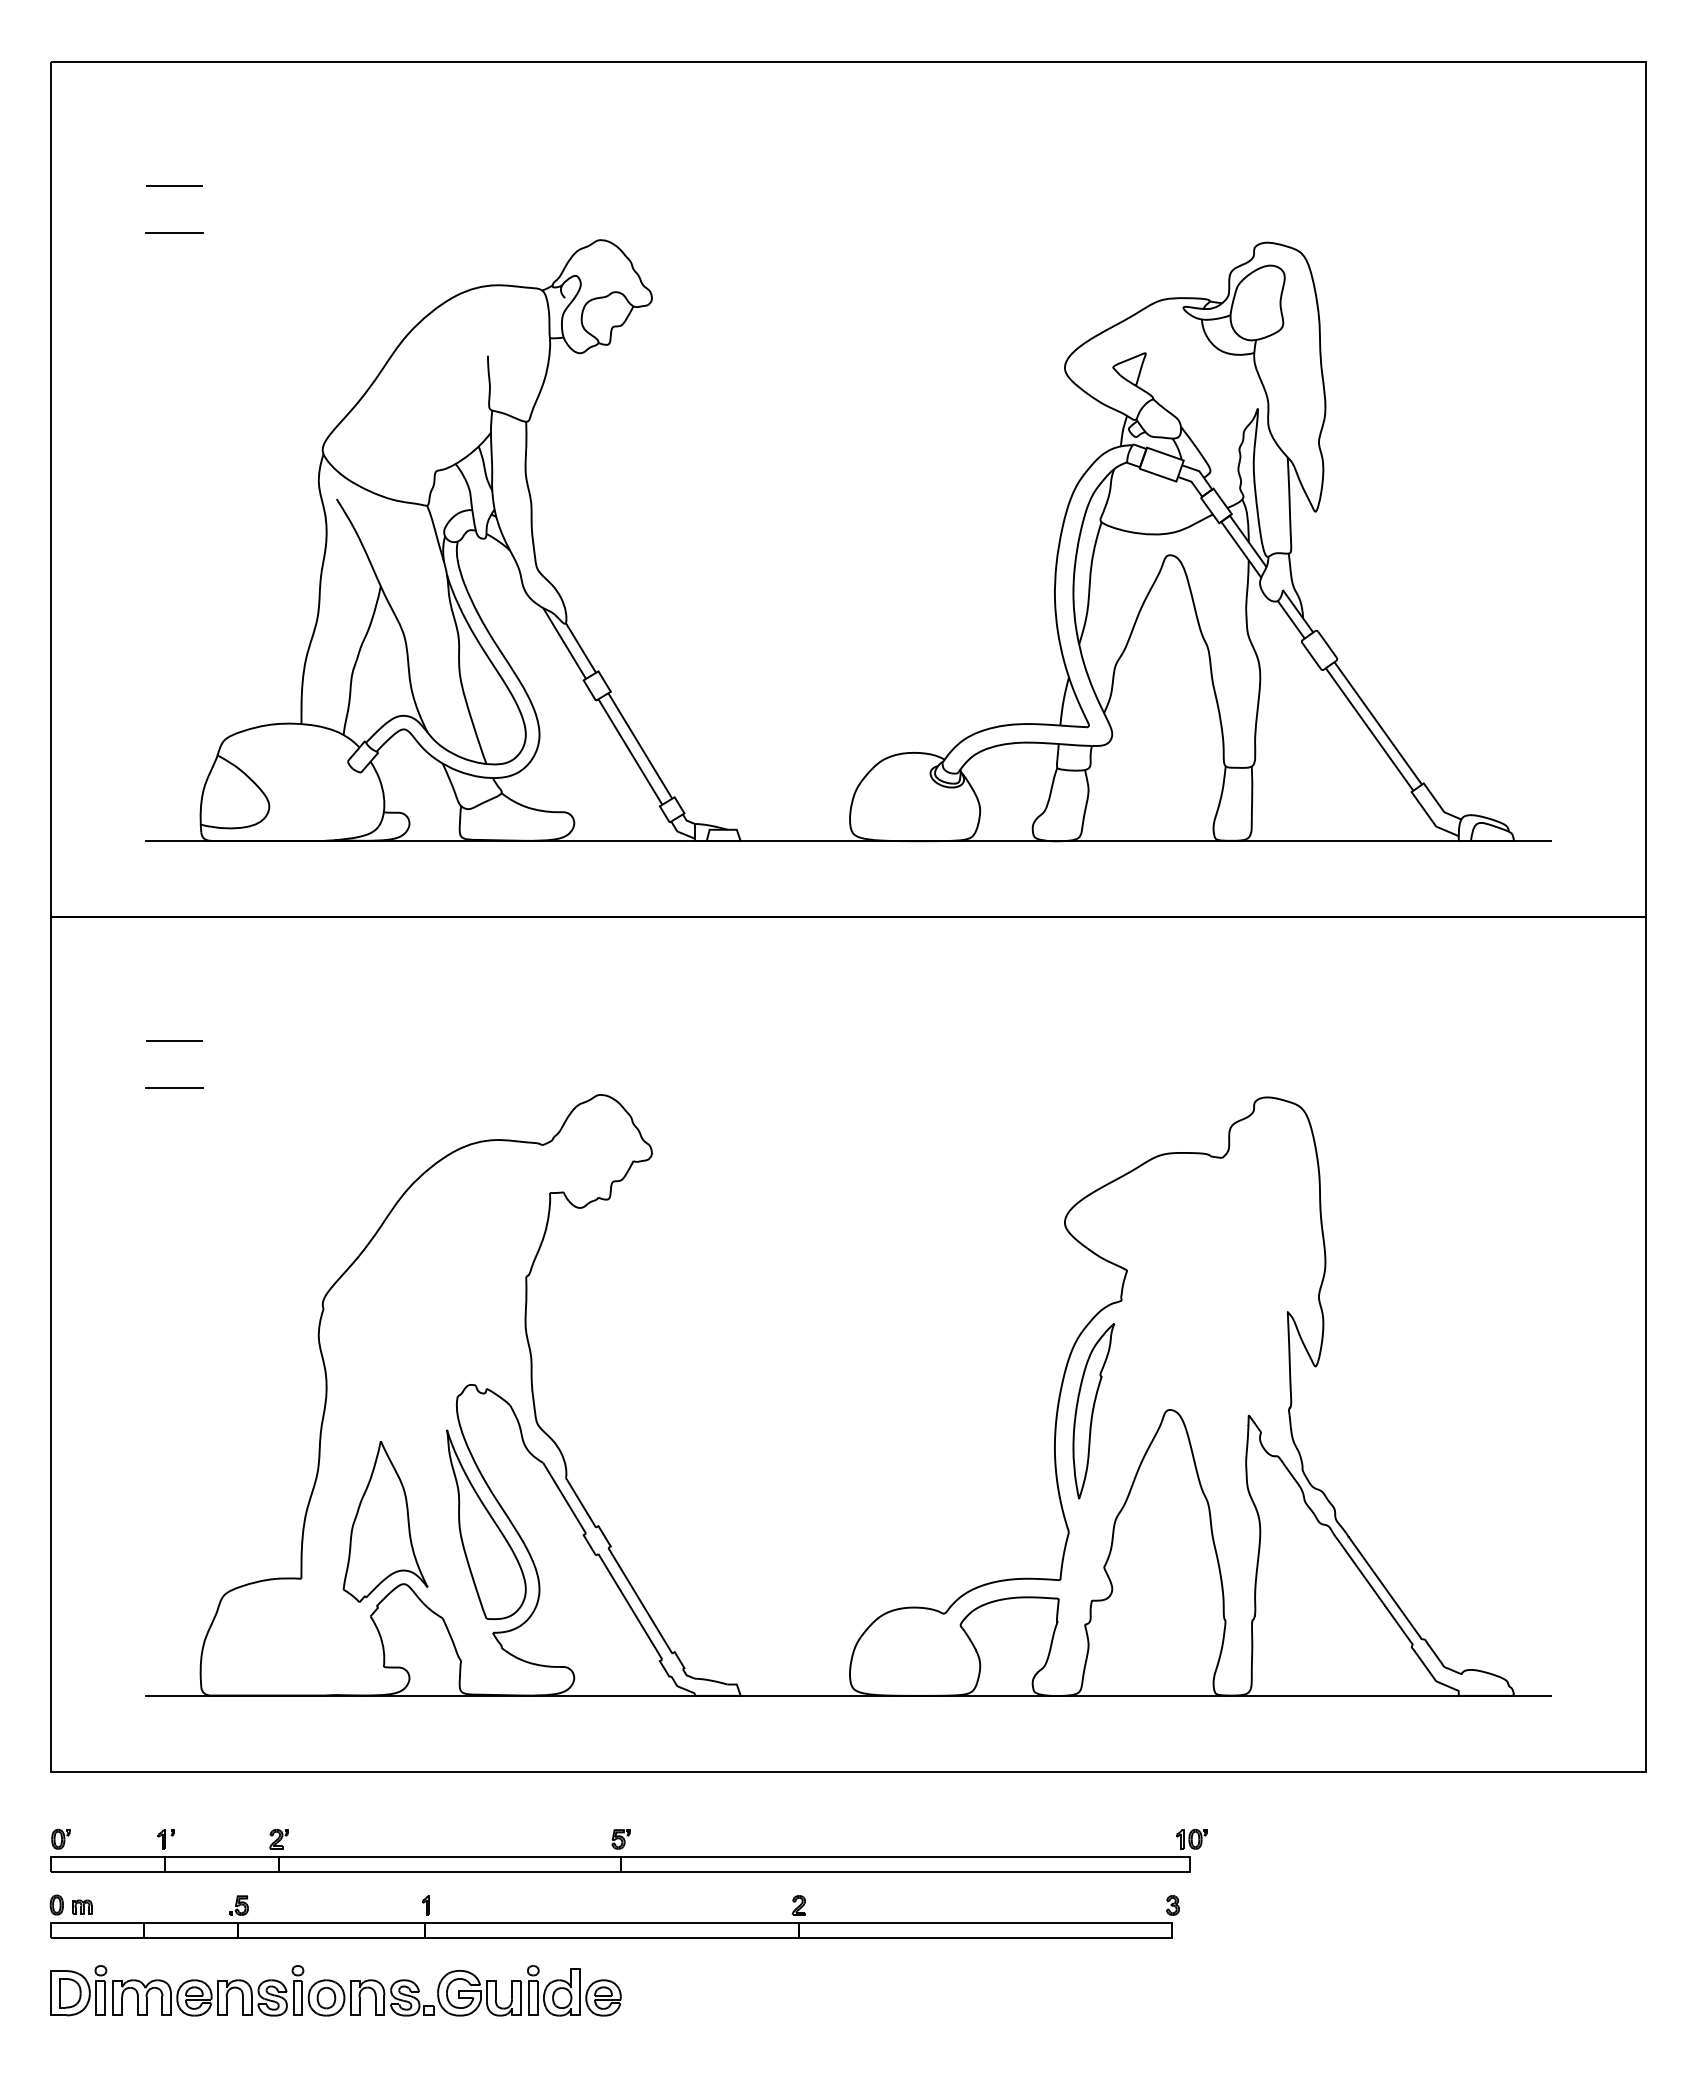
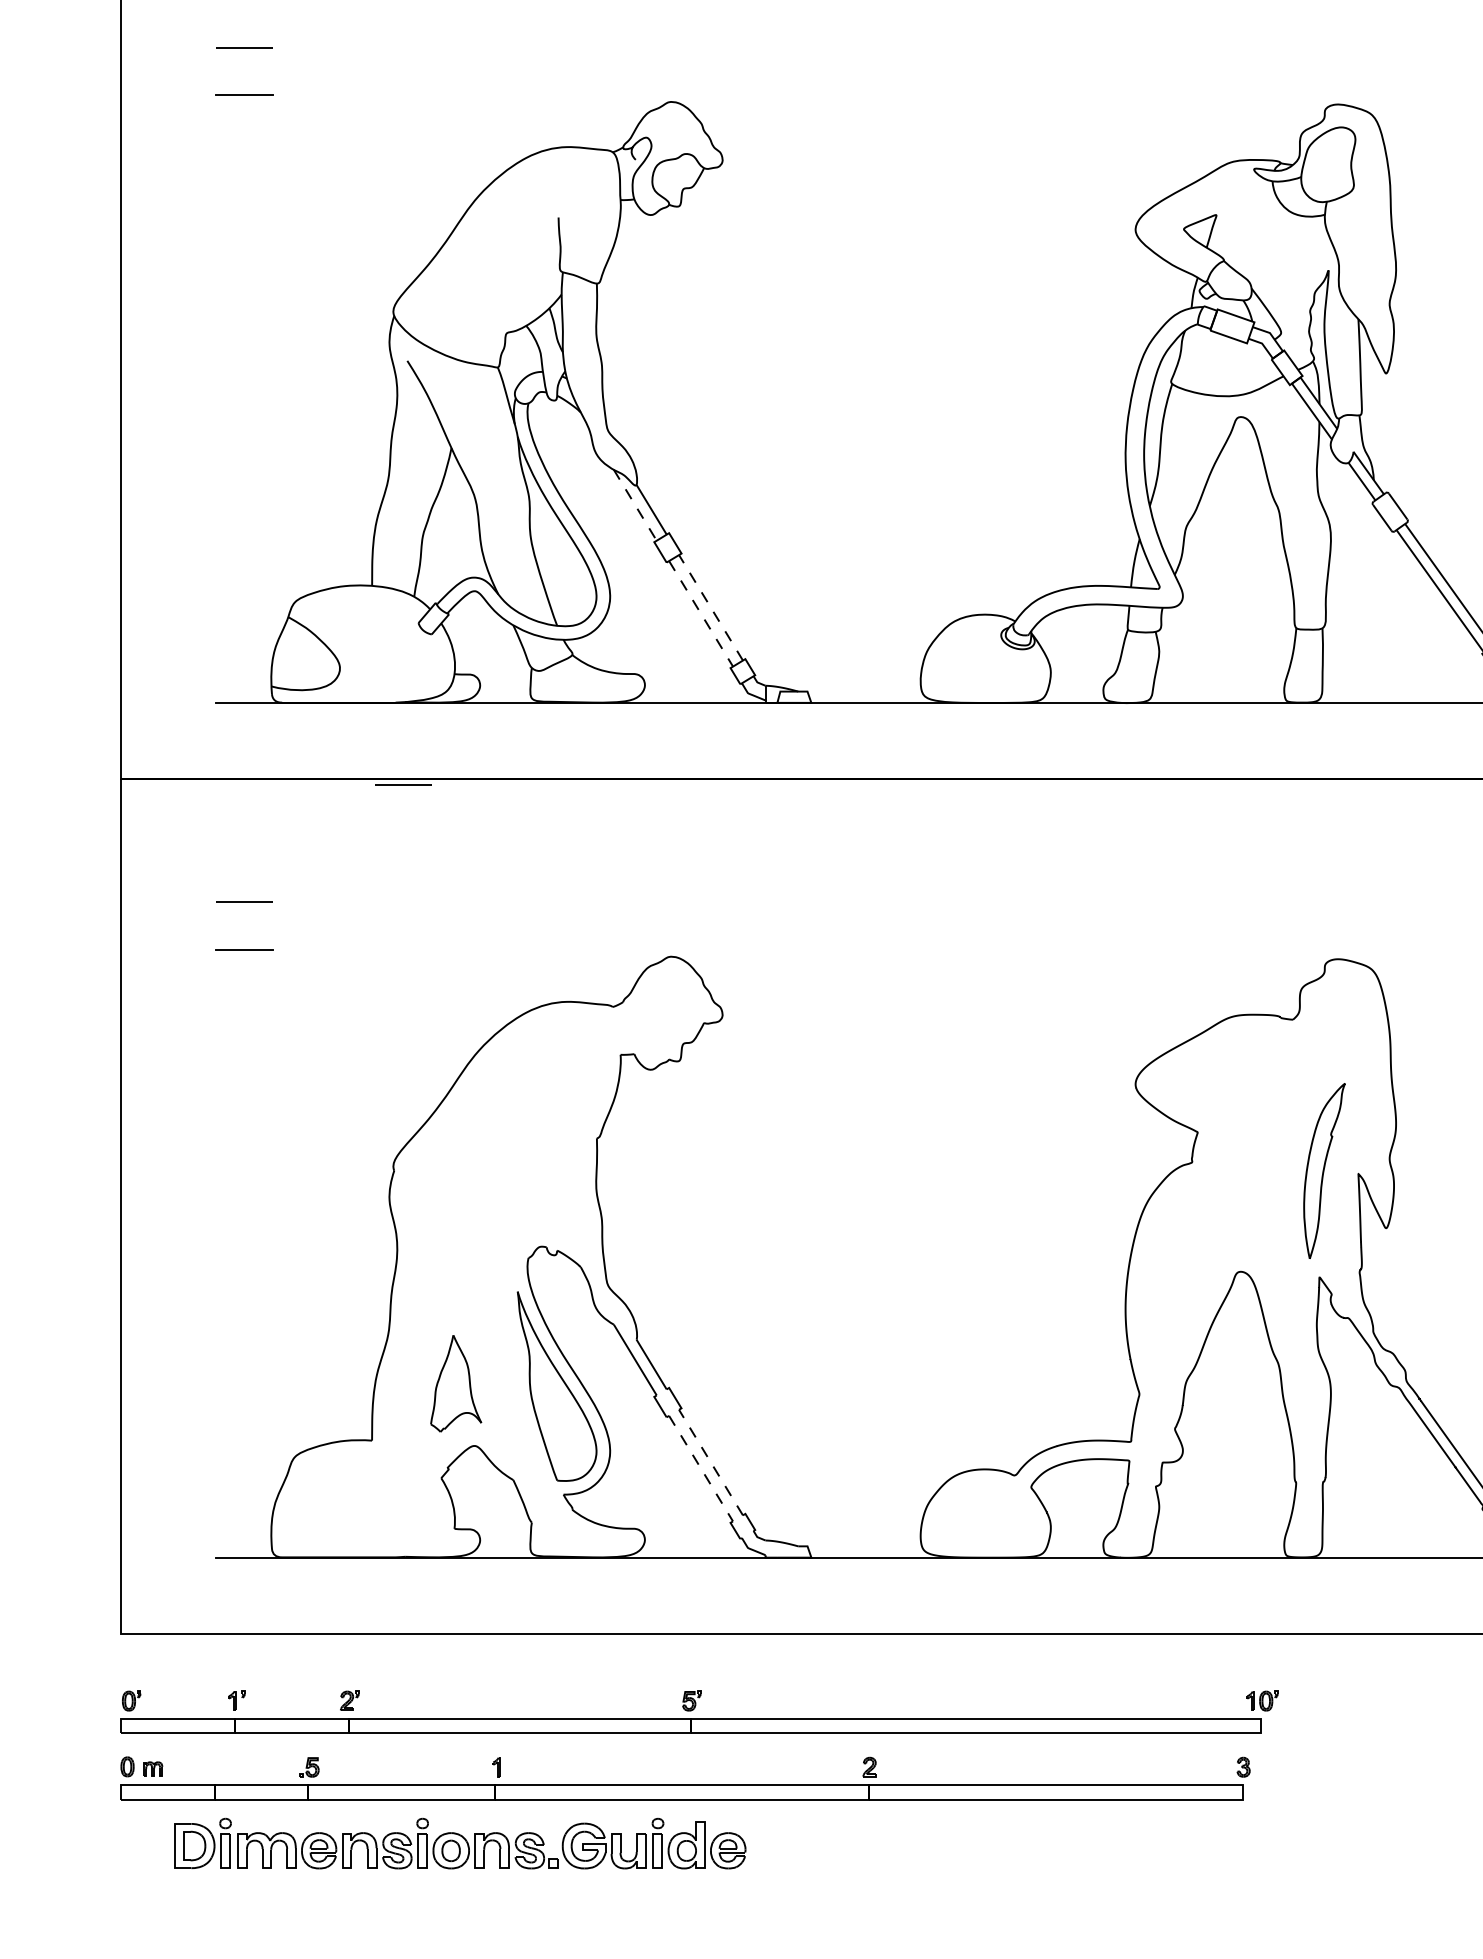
line: (564, 643) -> (635, 505), solid -> dashed
line: (640, 746) -> (711, 608), solid -> dashed
line: (630, 752) -> (701, 614), solid -> dashed
line: (333, 923) -> (404, 785), added
part: (1093, 1411) -> (1324, 1171), moved
part: (385, 1521) -> (456, 1383), size x0.6
line: (640, 1600) -> (711, 1462), solid -> dashed
line: (630, 1606) -> (701, 1468), solid -> dashed
part: (335, 1990) -> (460, 1843), moved

